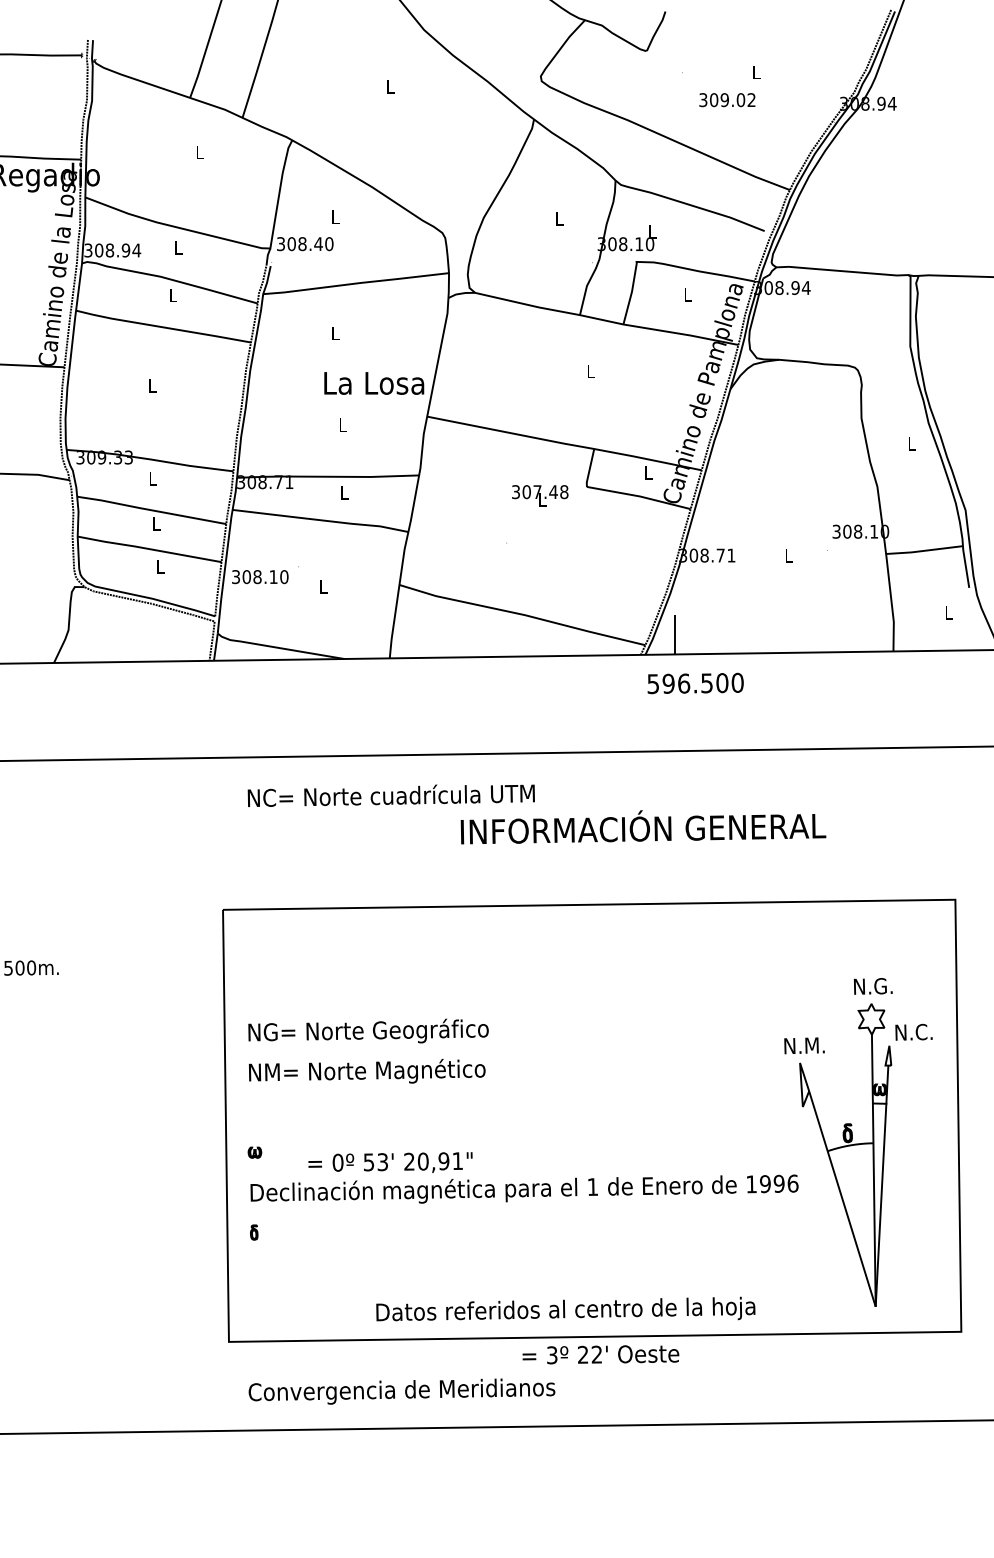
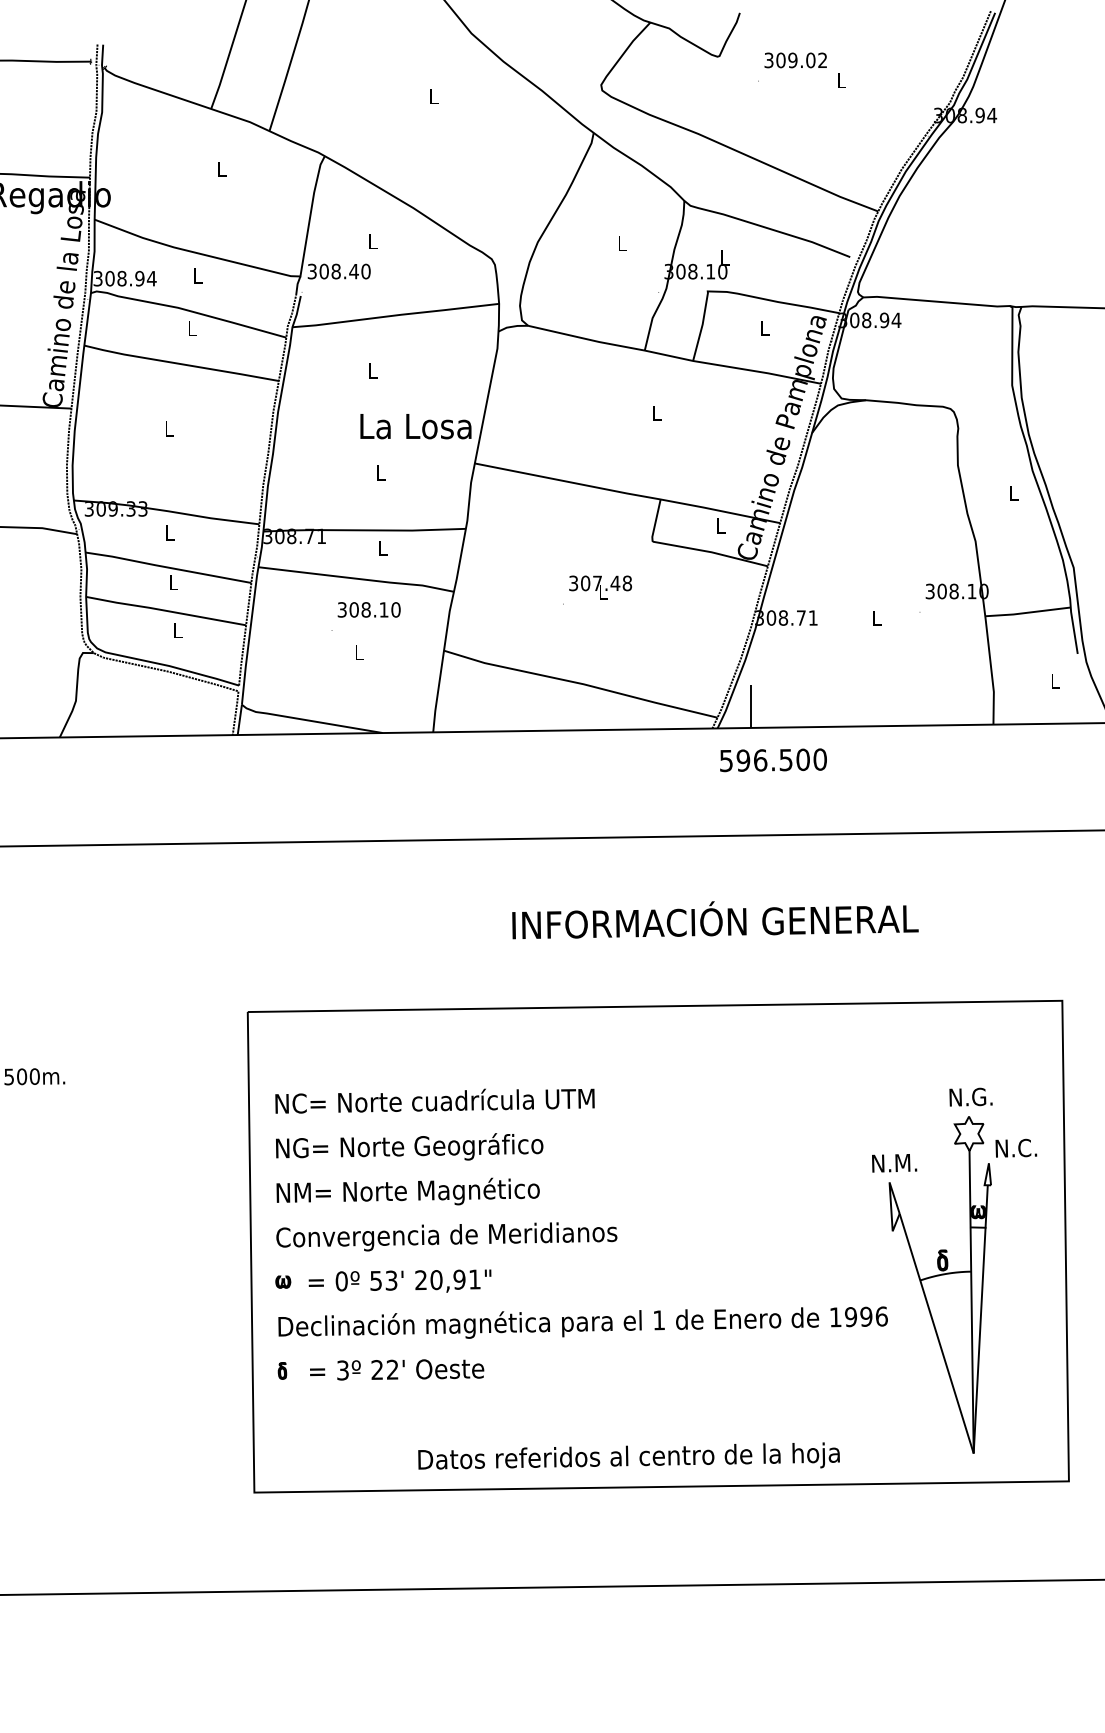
text: (727, 100) -> (795, 60), moved
text: (540, 495) -> (600, 587), moved
text: (259, 576) -> (368, 609), moved
text: (390, 795) -> (434, 1100), moved
text: (390, 1162) -> (399, 1280), moved
text: (601, 1354) -> (397, 1369), moved
text: (401, 1391) -> (446, 1236), moved

